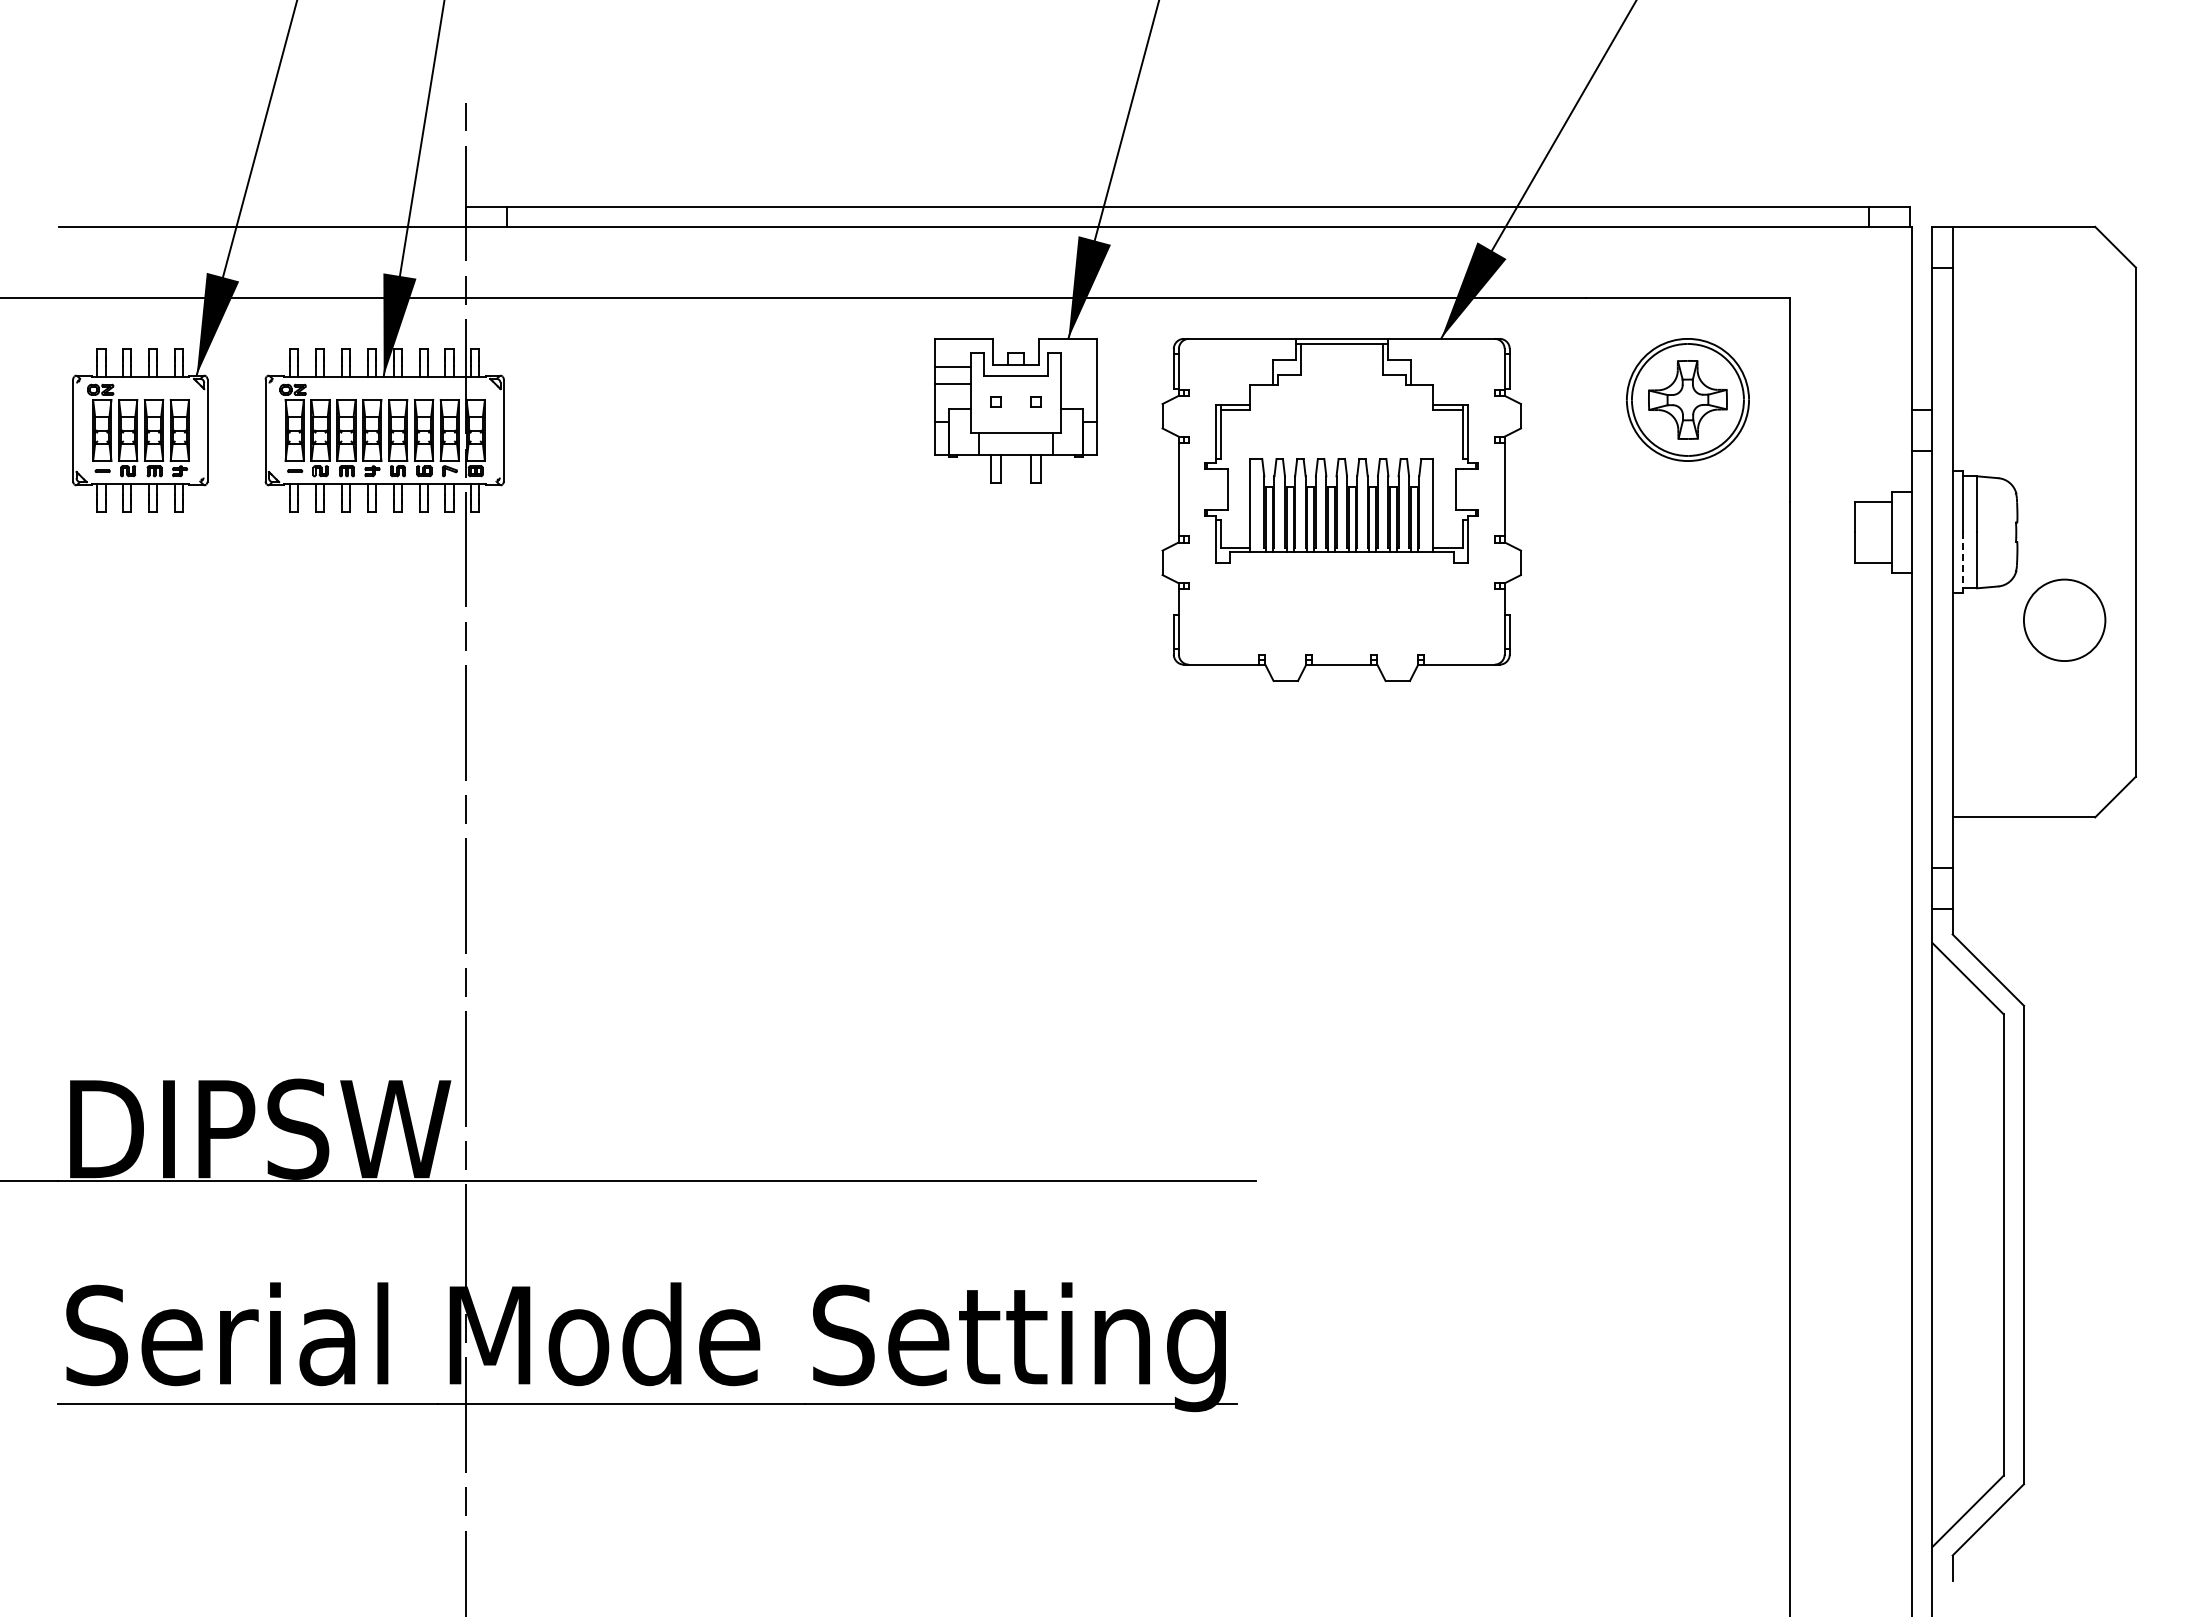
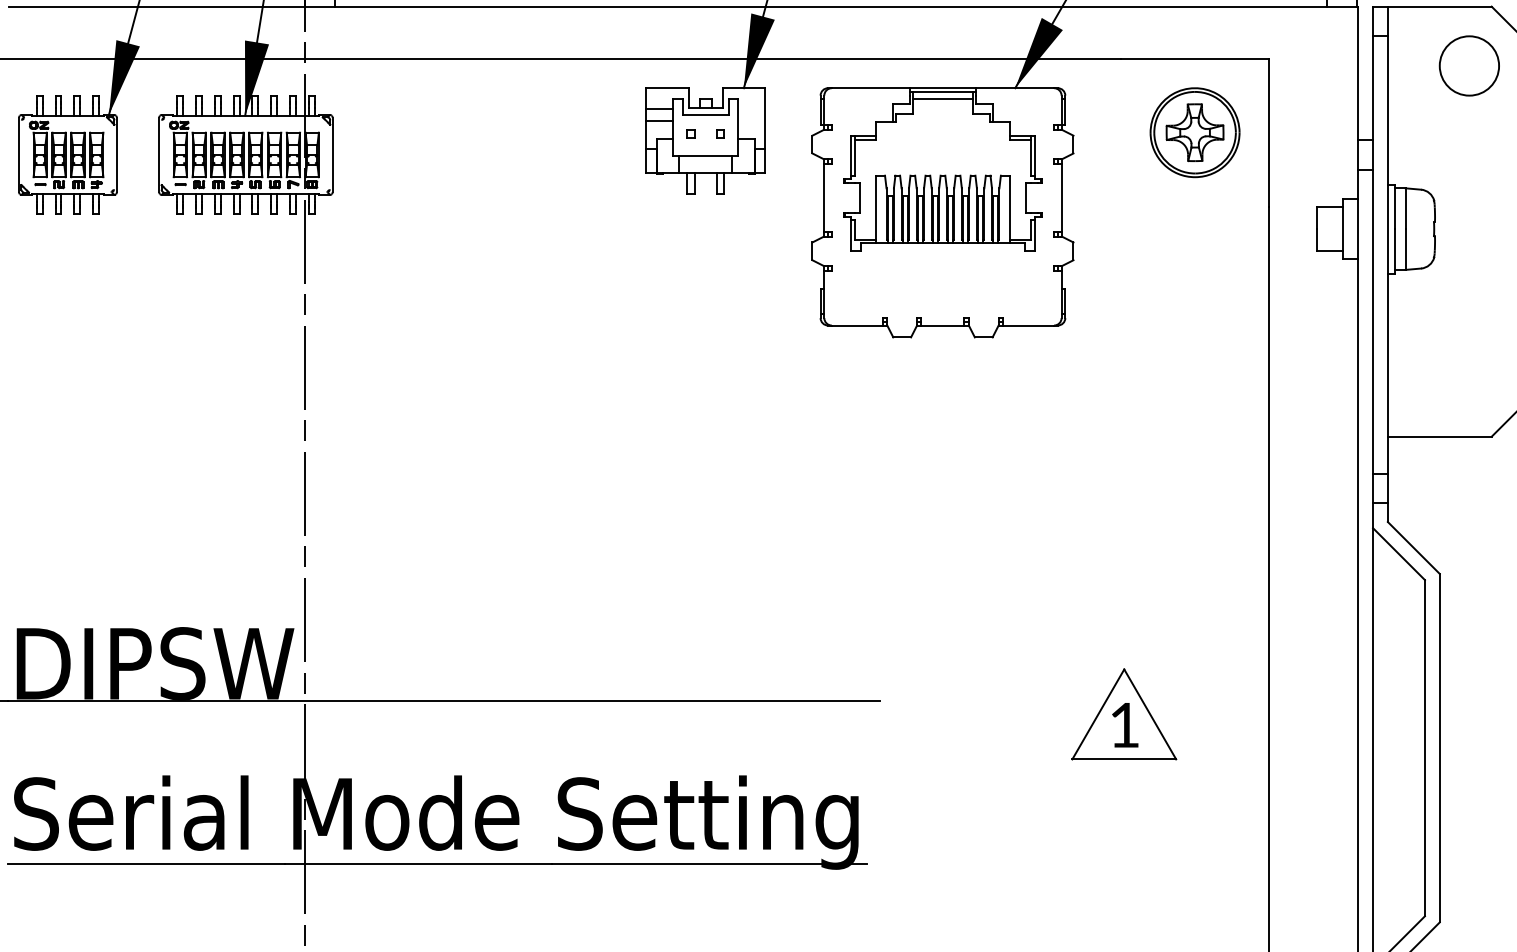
line: (1341, 354) -> (942, 99), added
line: (1962, 562) -> (1395, 251), dashed -> solid
circle: (2064, 619) -> (1469, 65), moved
part: (1590, 1198) -> (1124, 714), added

